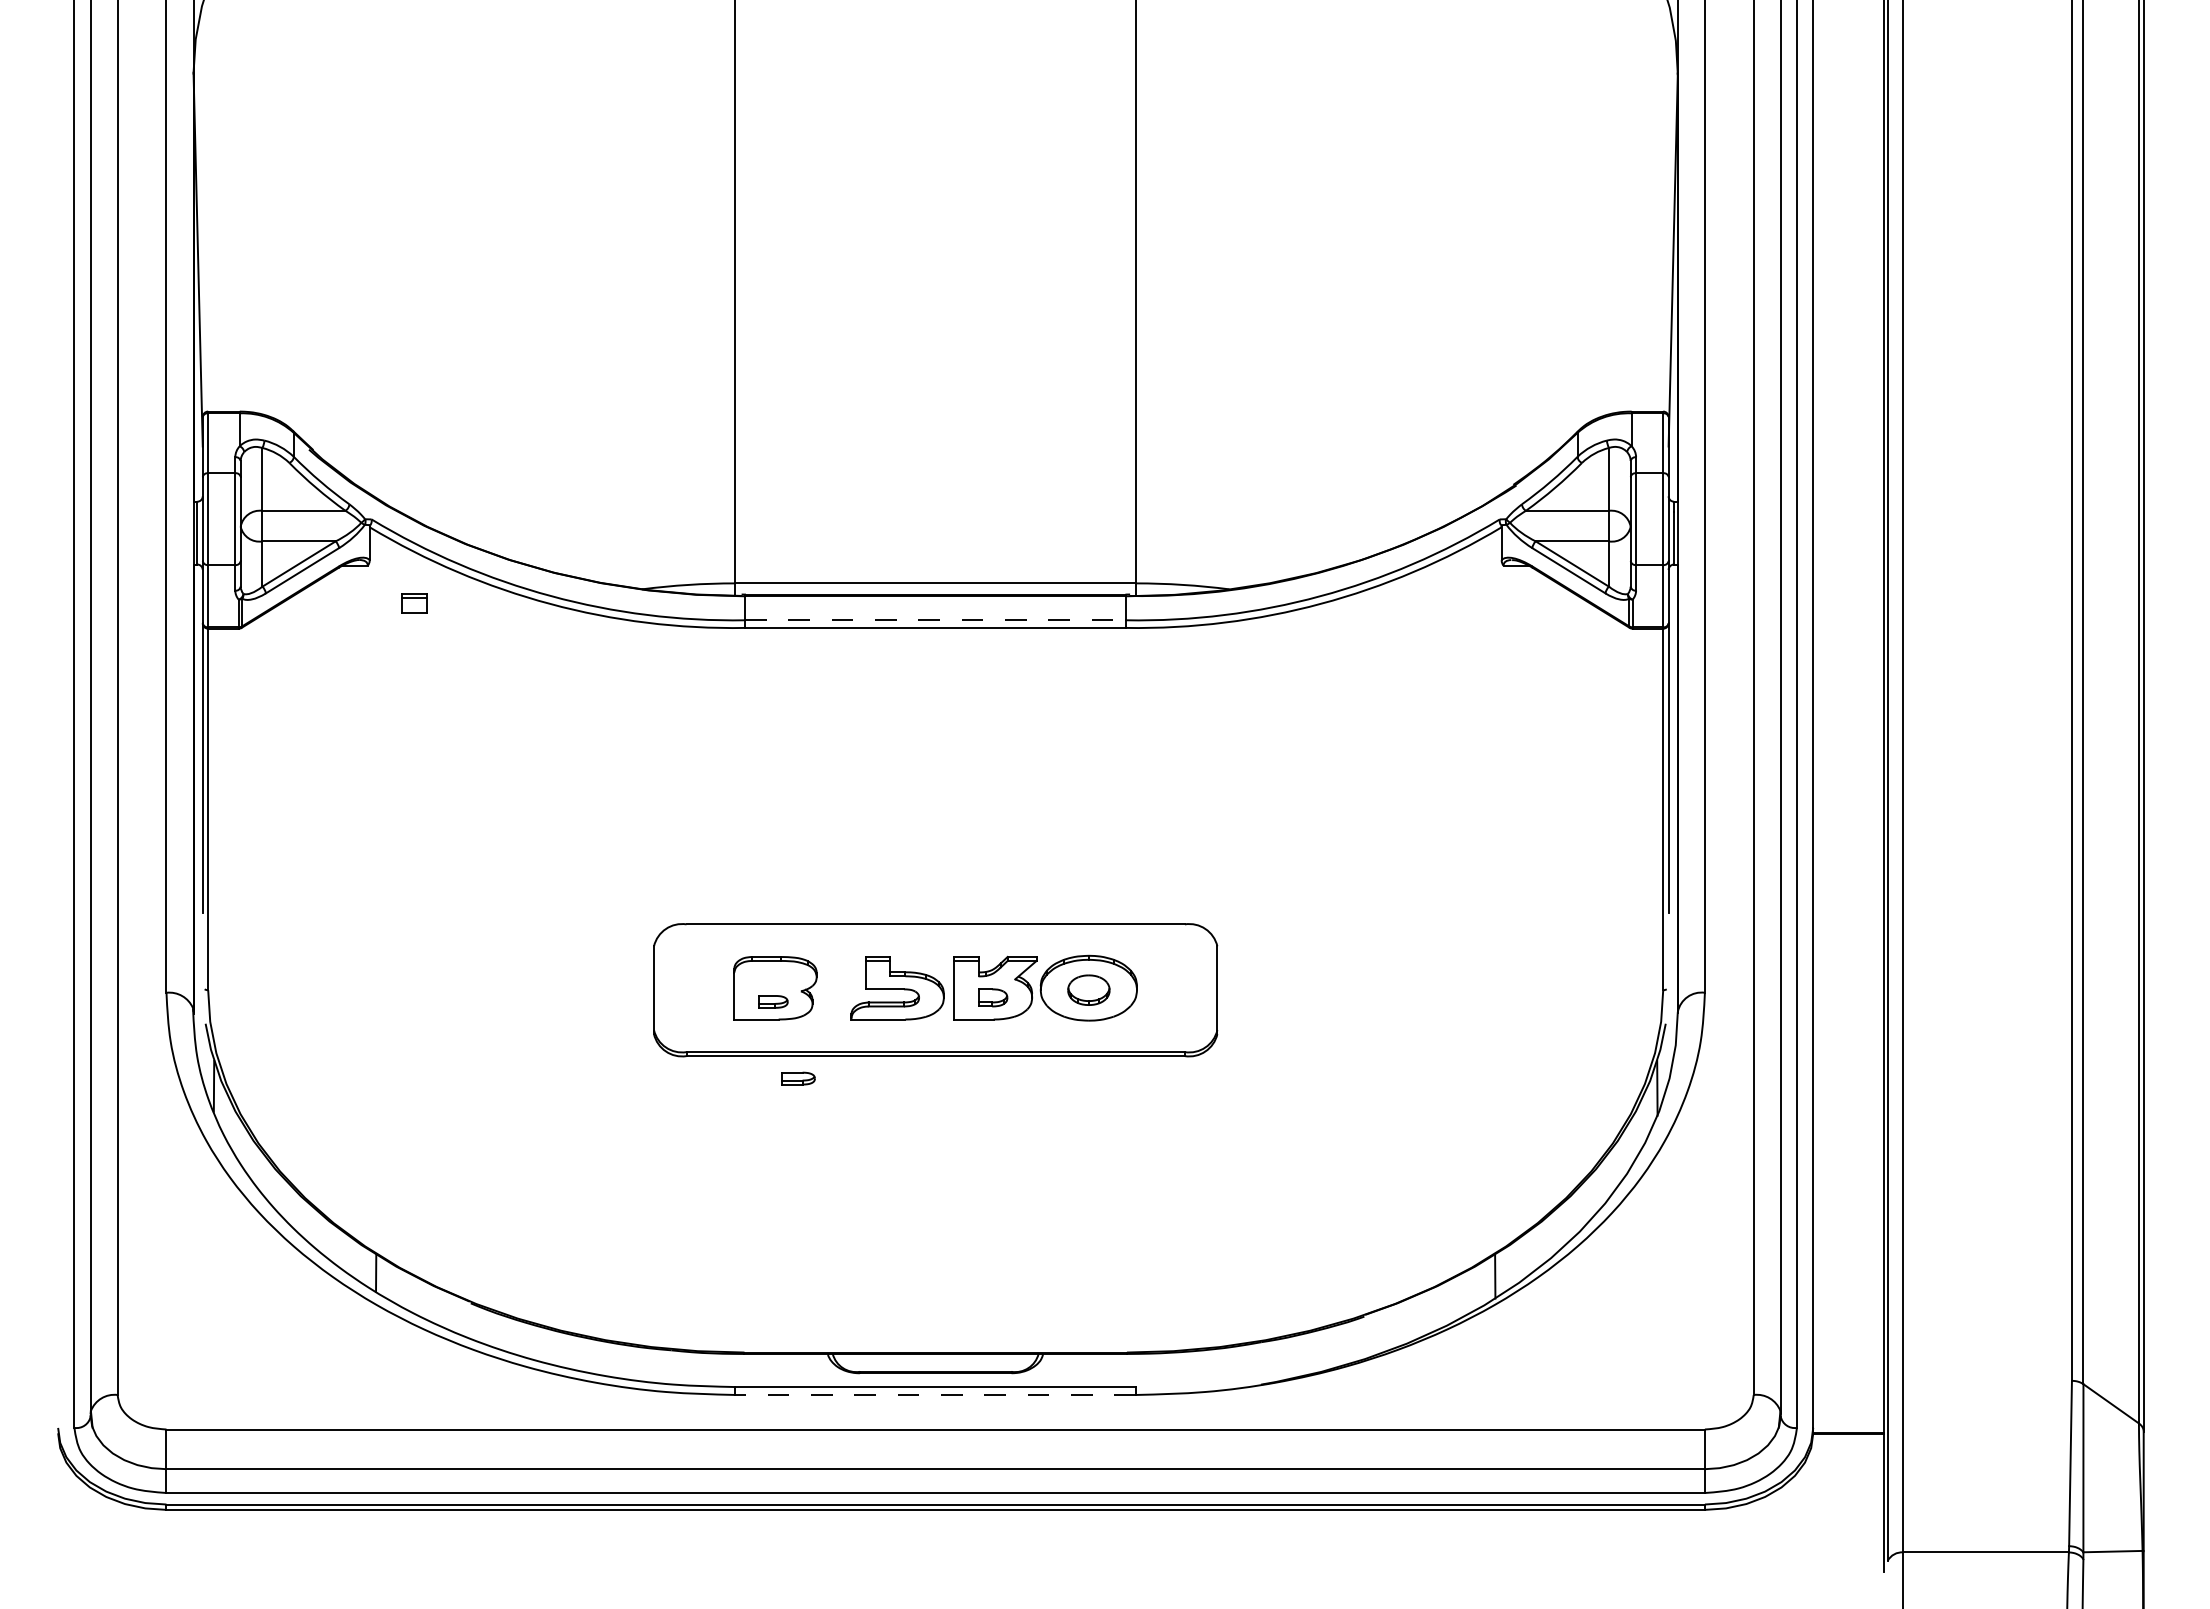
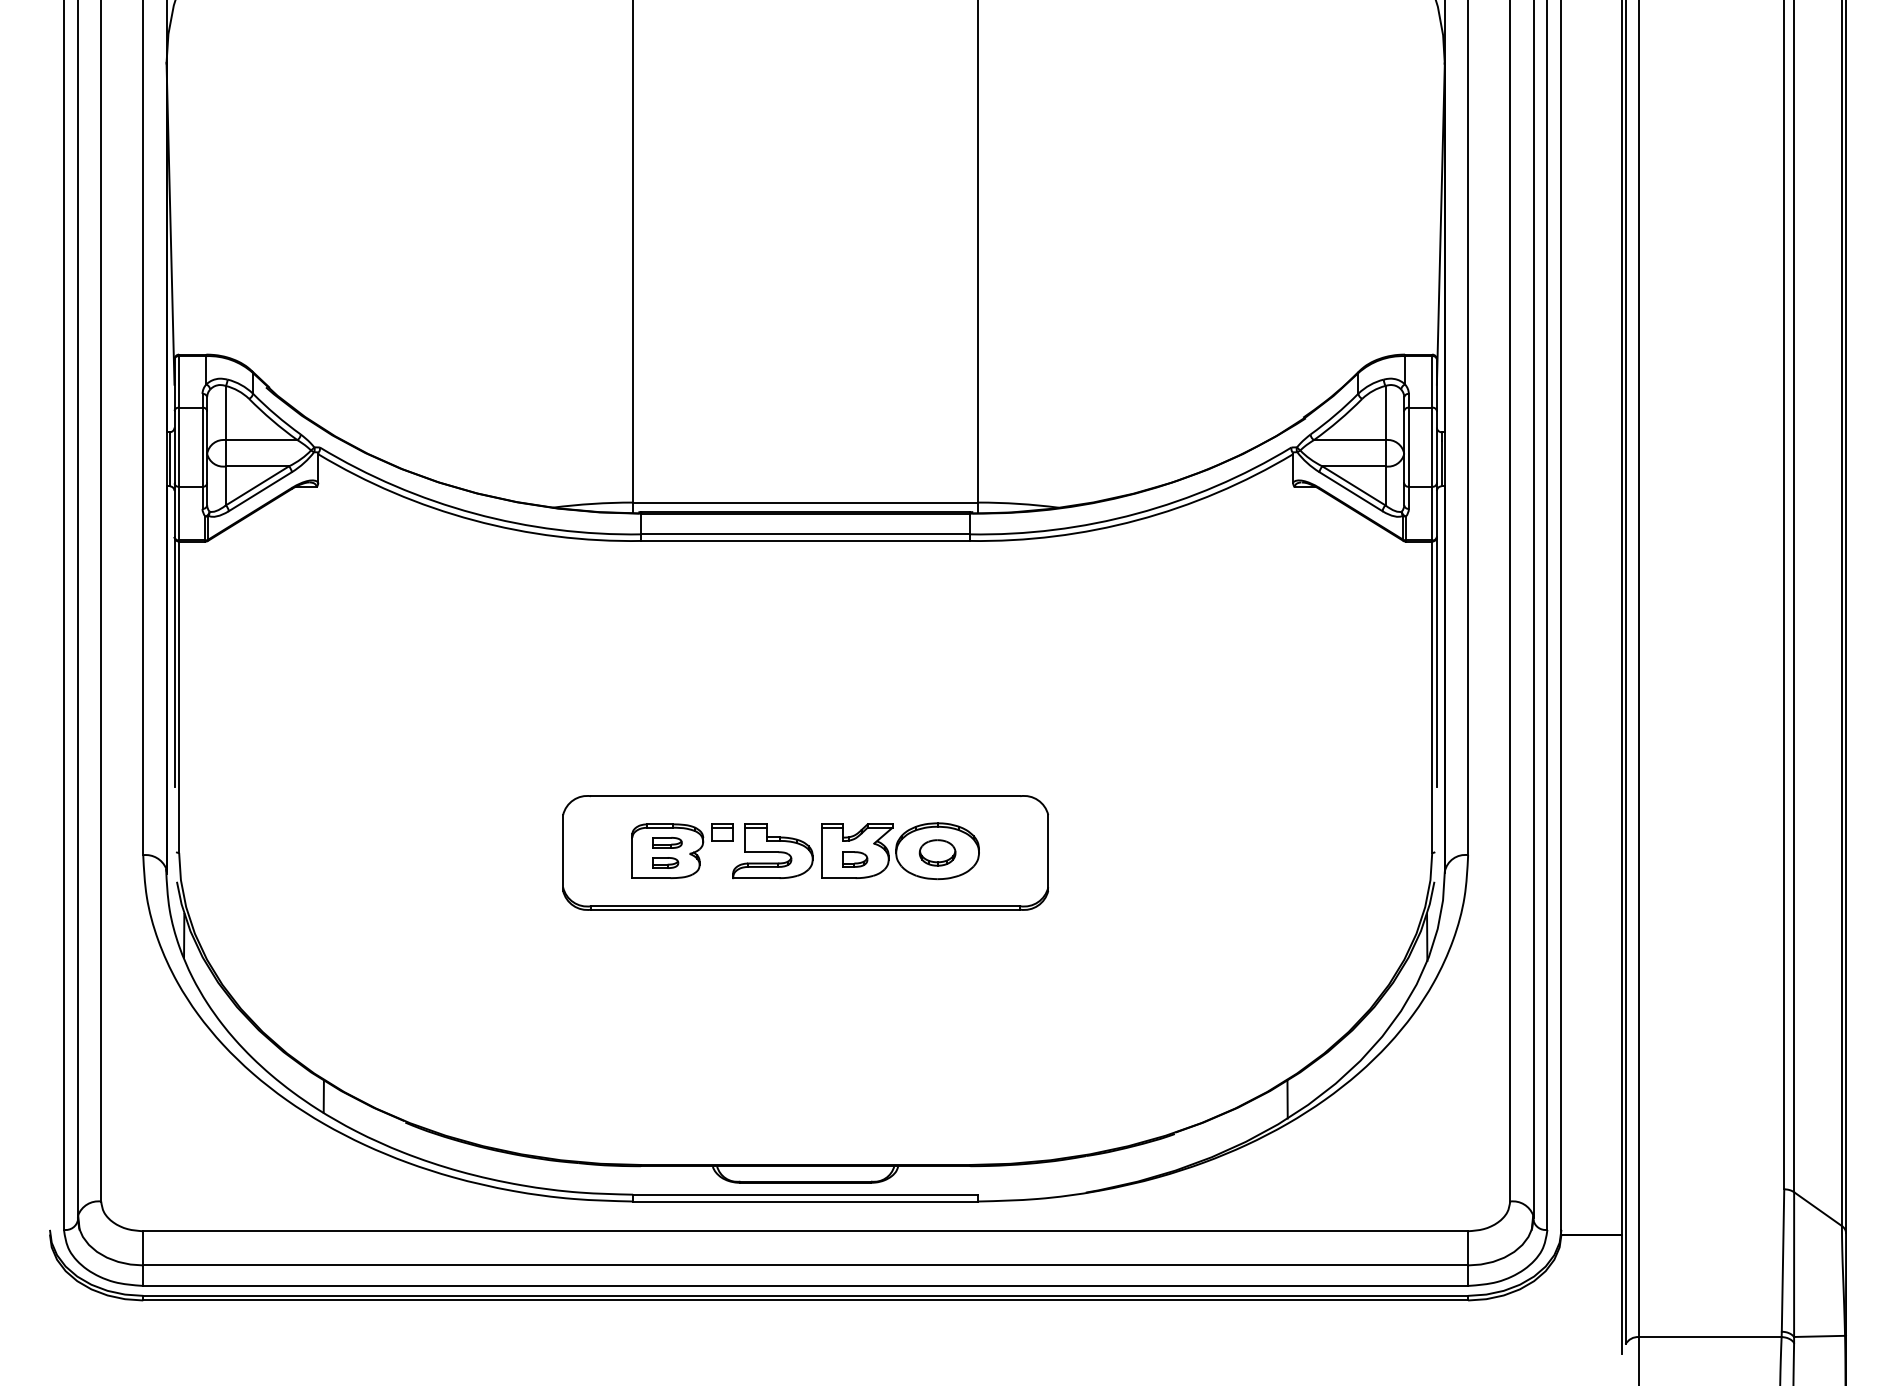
part: (414, 603) -> (722, 832), moved
line: (935, 620) -> (805, 534), dashed -> solid
part: (798, 1078) -> (667, 842), moved
line: (935, 1394) -> (805, 1201), dashed -> solid

